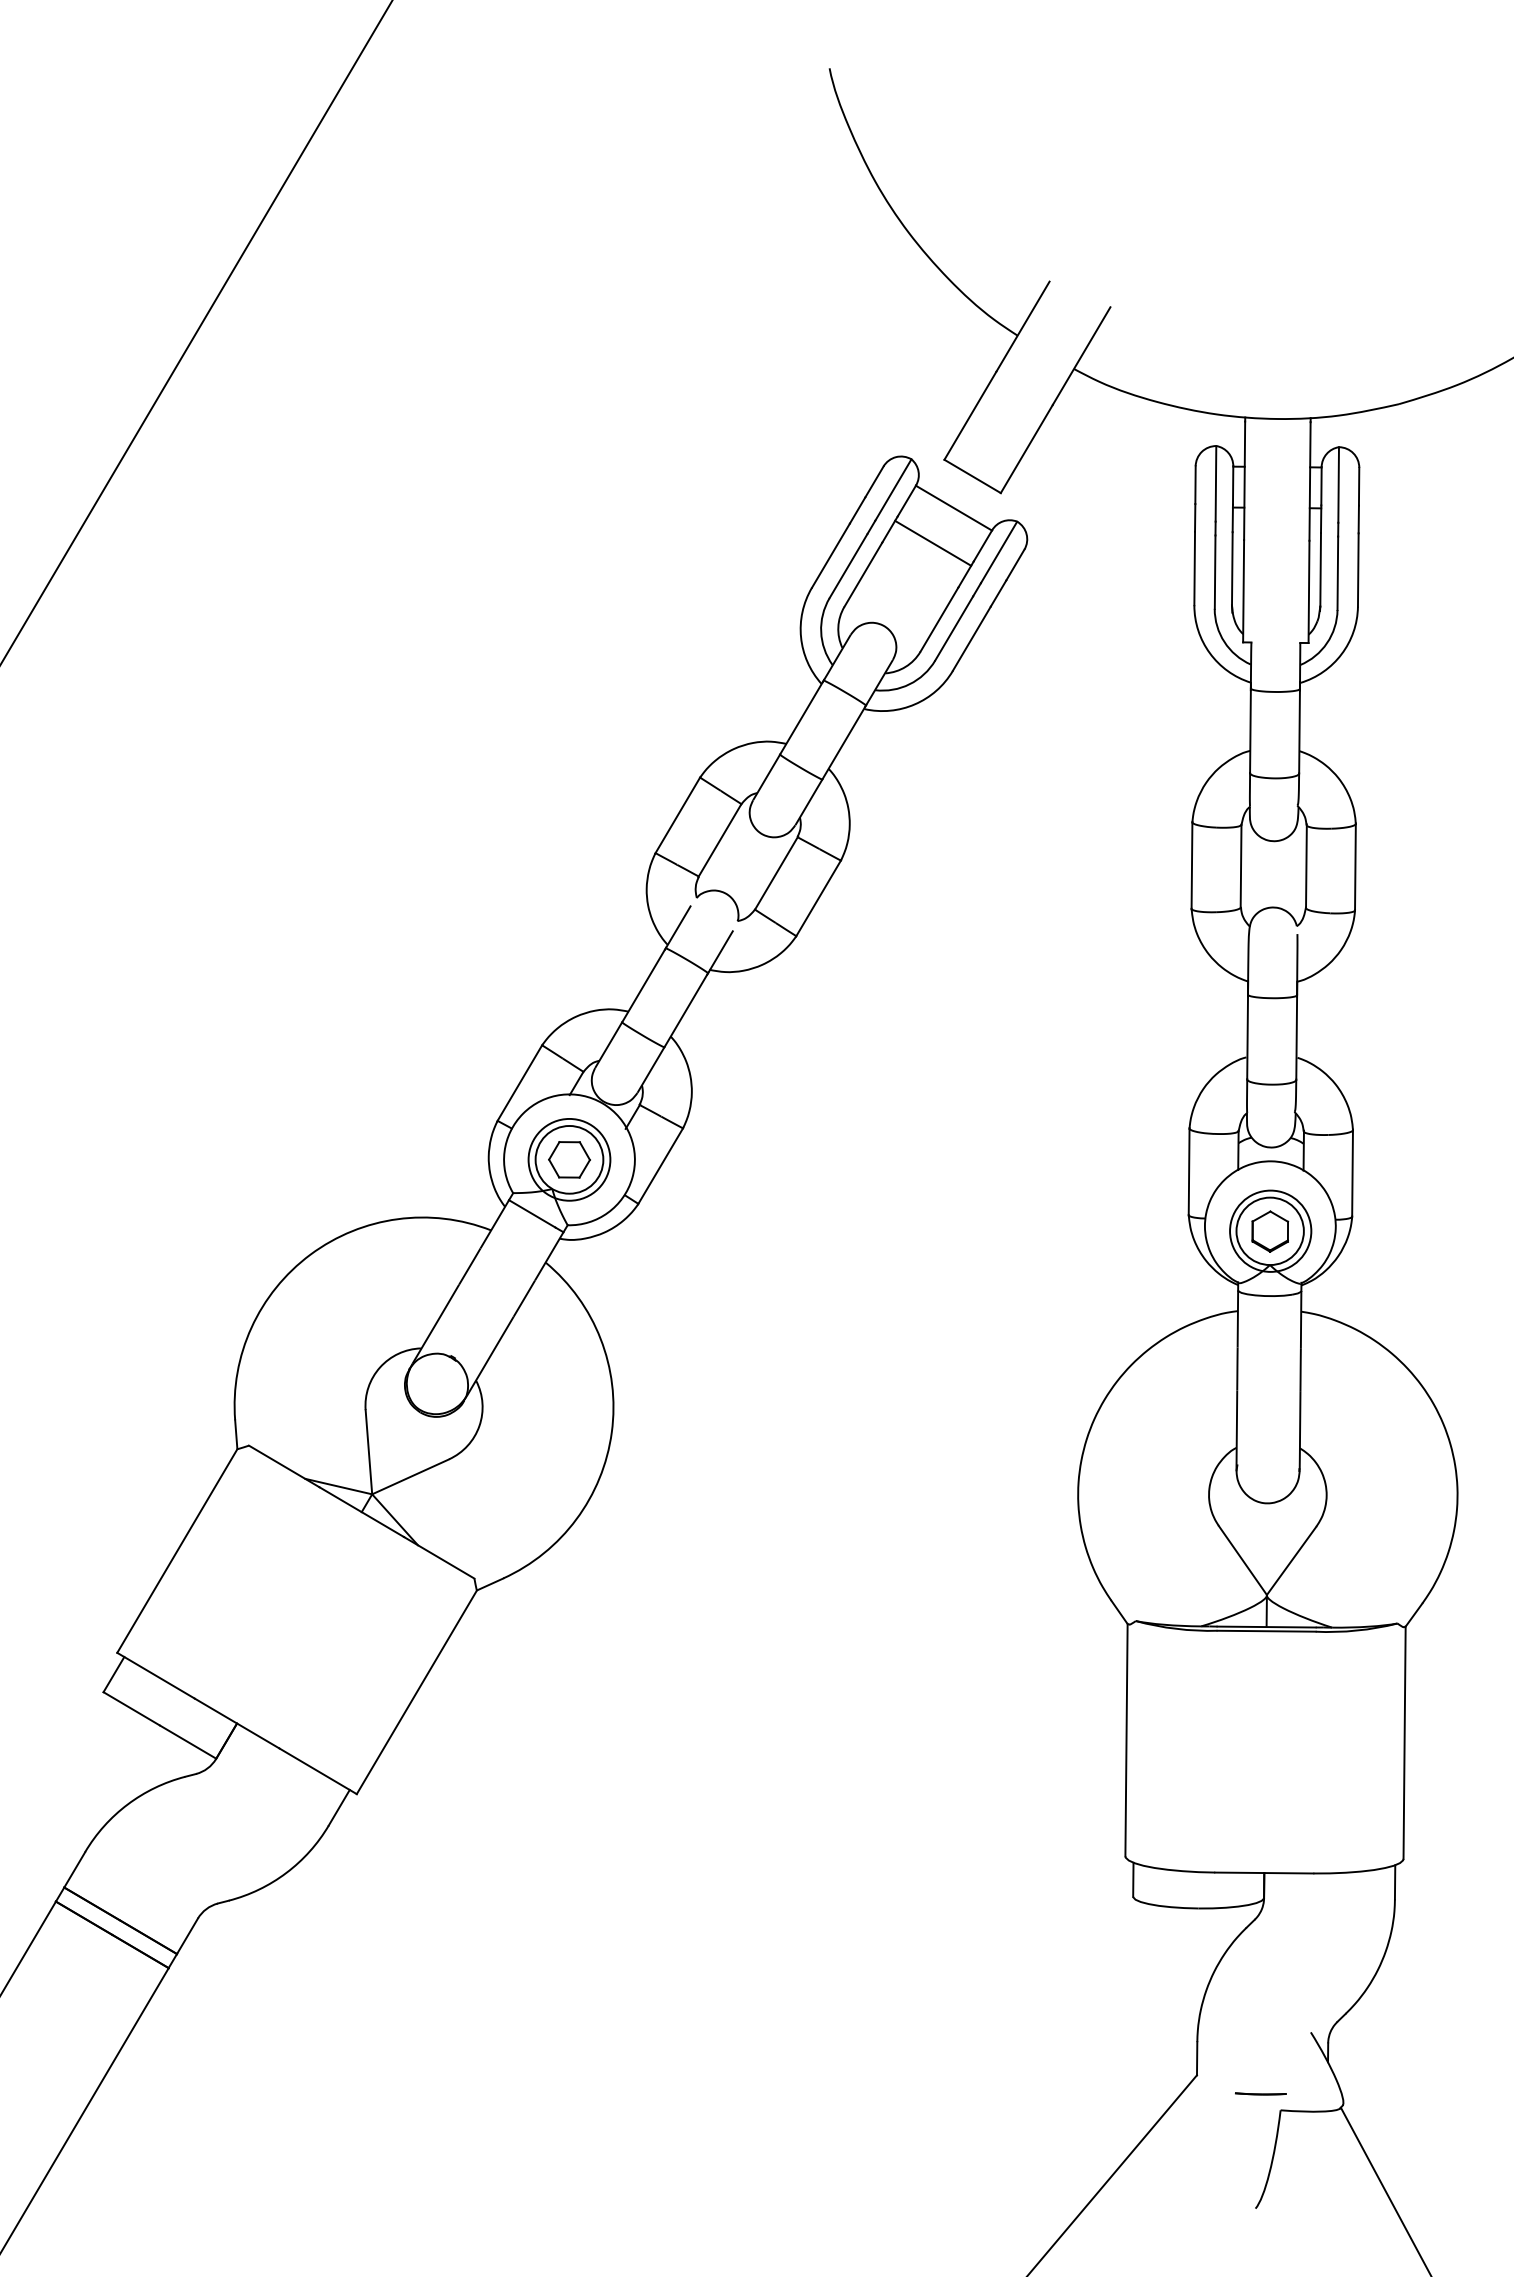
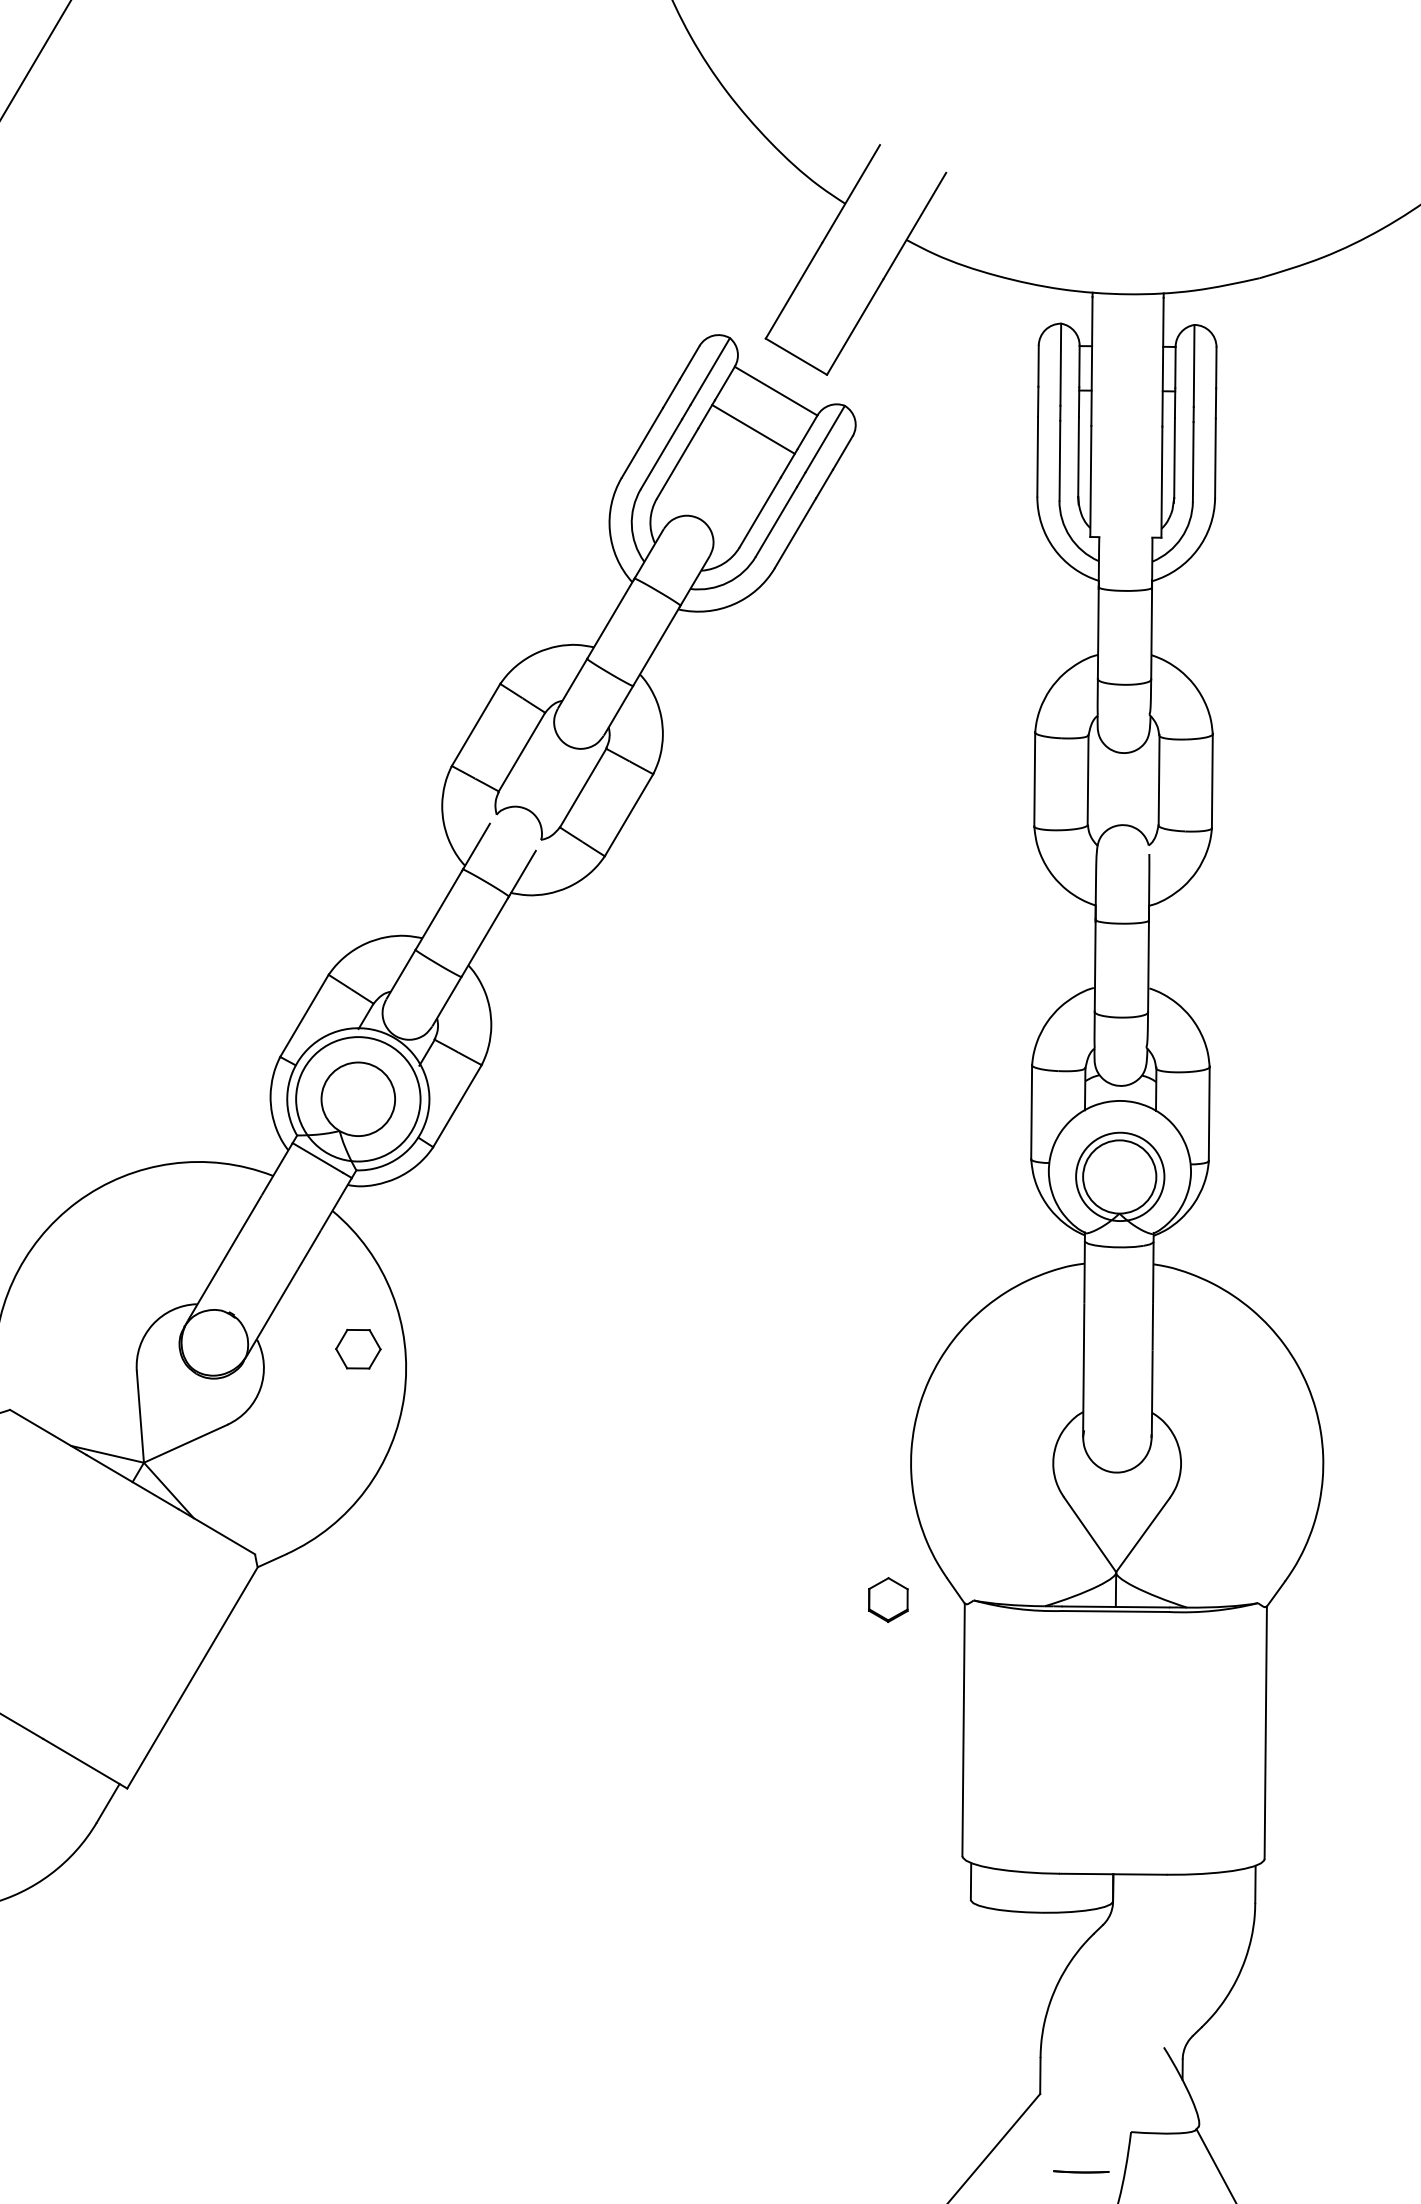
circle: (569, 1159) -> (358, 1098), size x1.4
part: (569, 1159) -> (358, 1348), moved
part: (1270, 1231) -> (888, 1599), moved
line: (1260, 2093) -> (1080, 2171), moved

